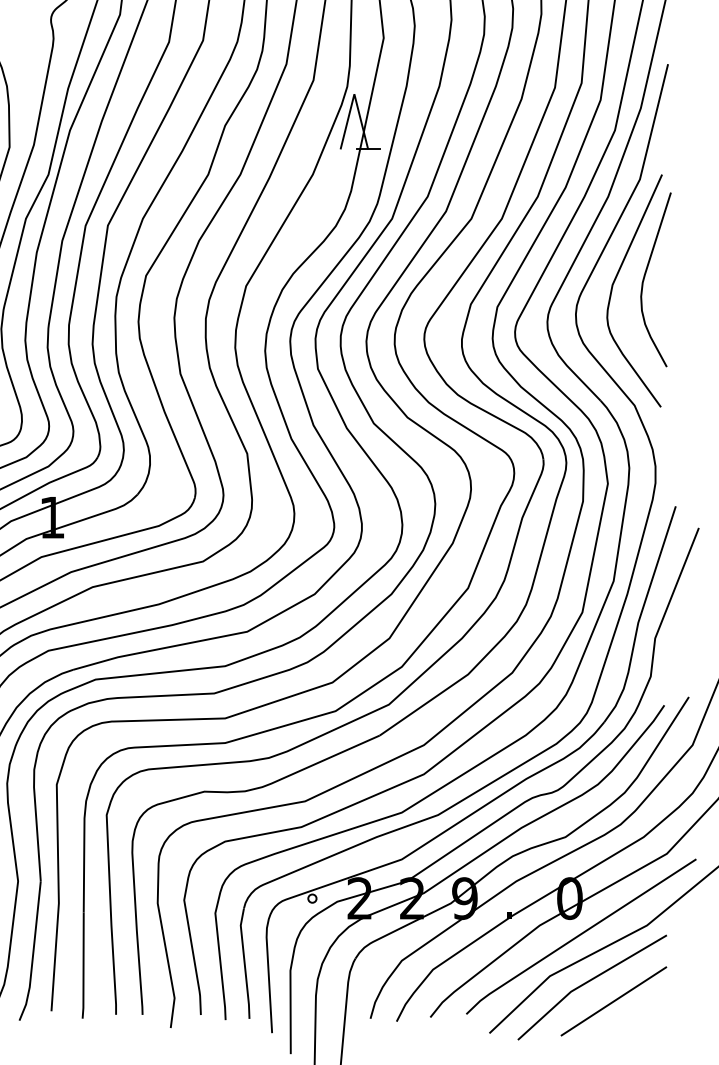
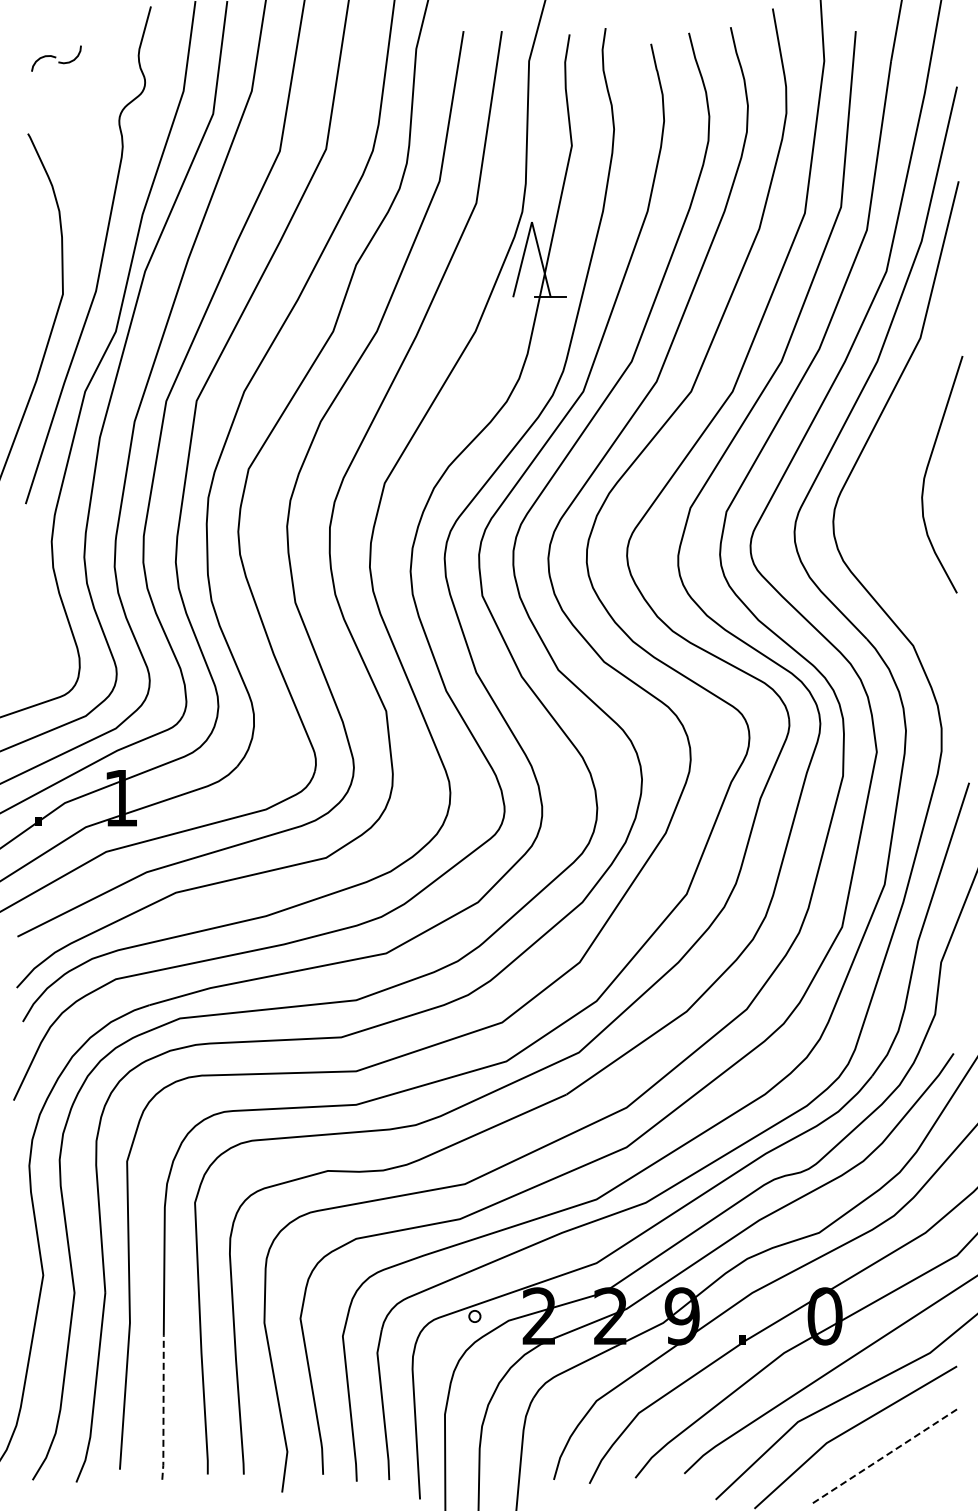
curve: (615, 281) -> (886, 477), removed
line: (83, 965) -> (163, 1407), solid -> dashed
line: (614, 1001) -> (885, 1456), solid -> dashed

